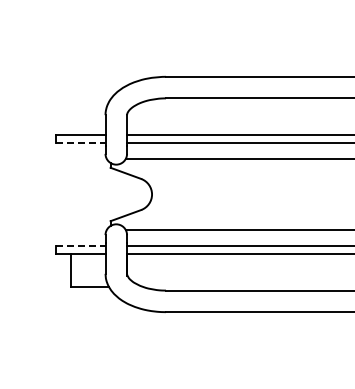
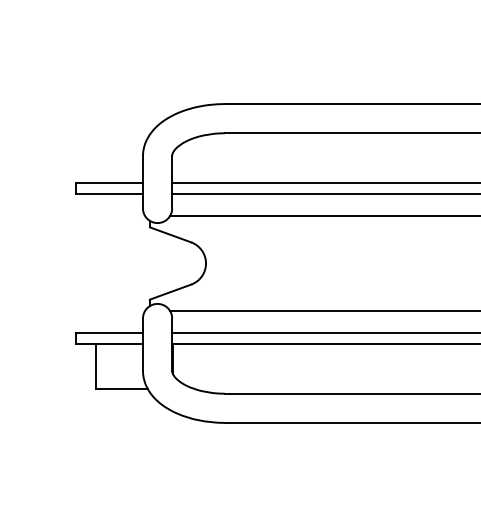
line: (80, 143) -> (109, 194), dashed -> solid
line: (80, 245) -> (109, 332), dashed -> solid

